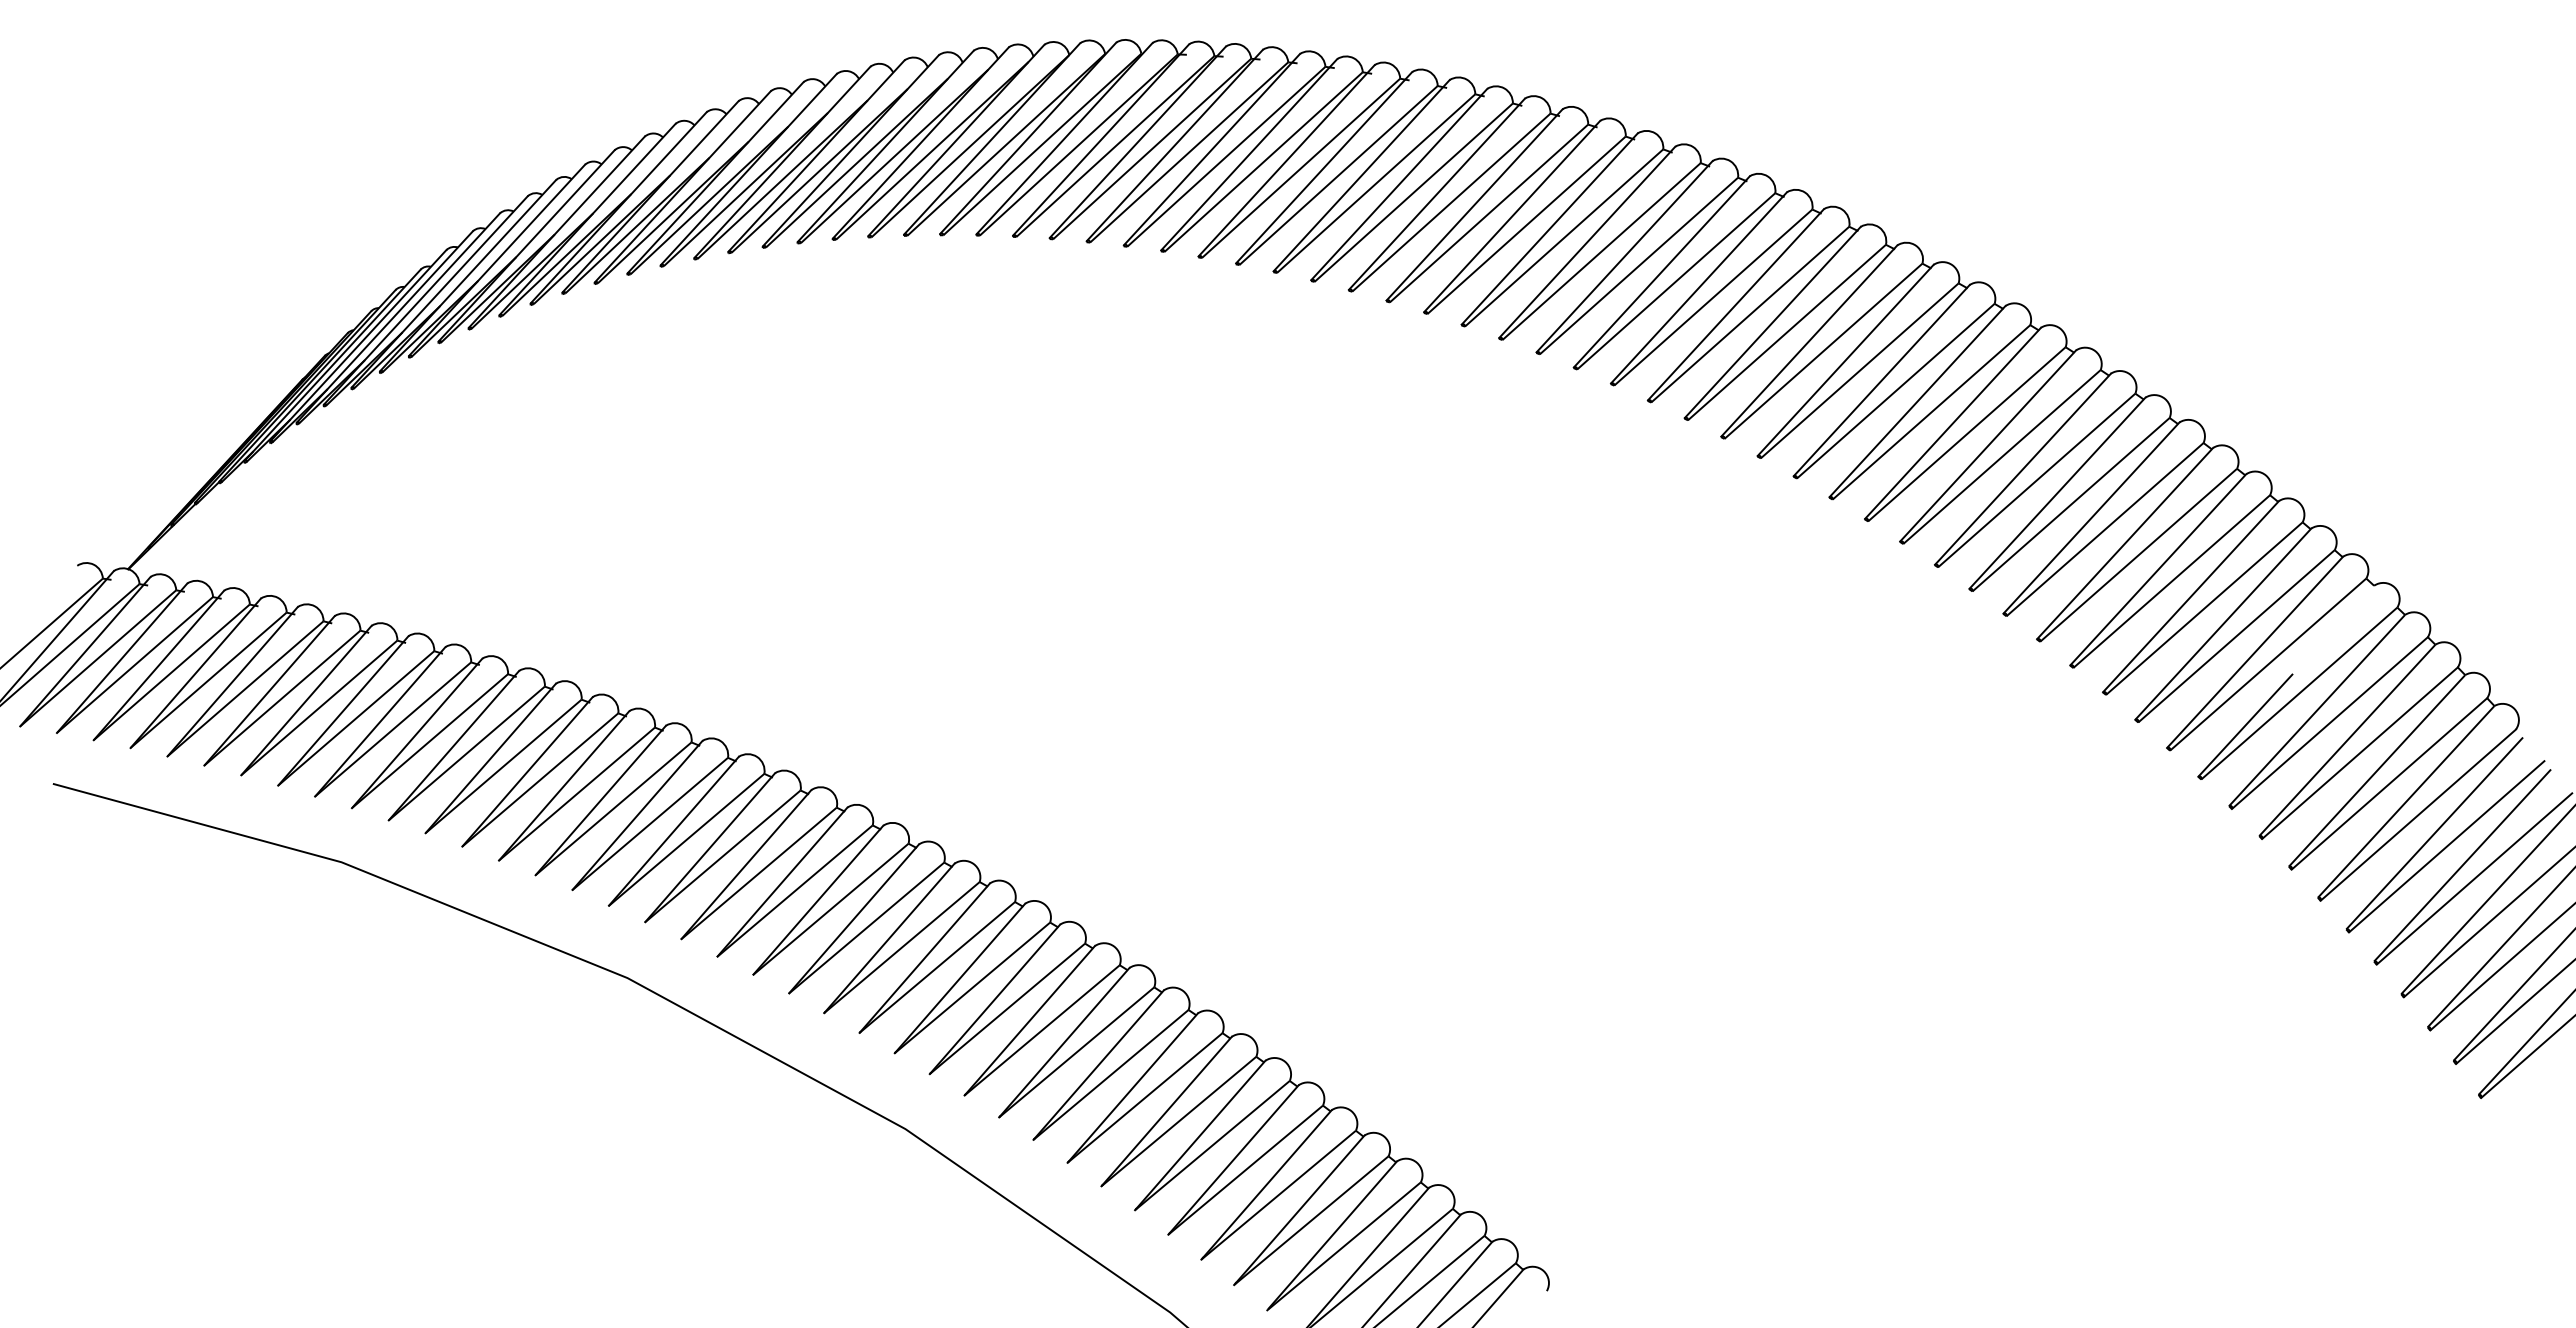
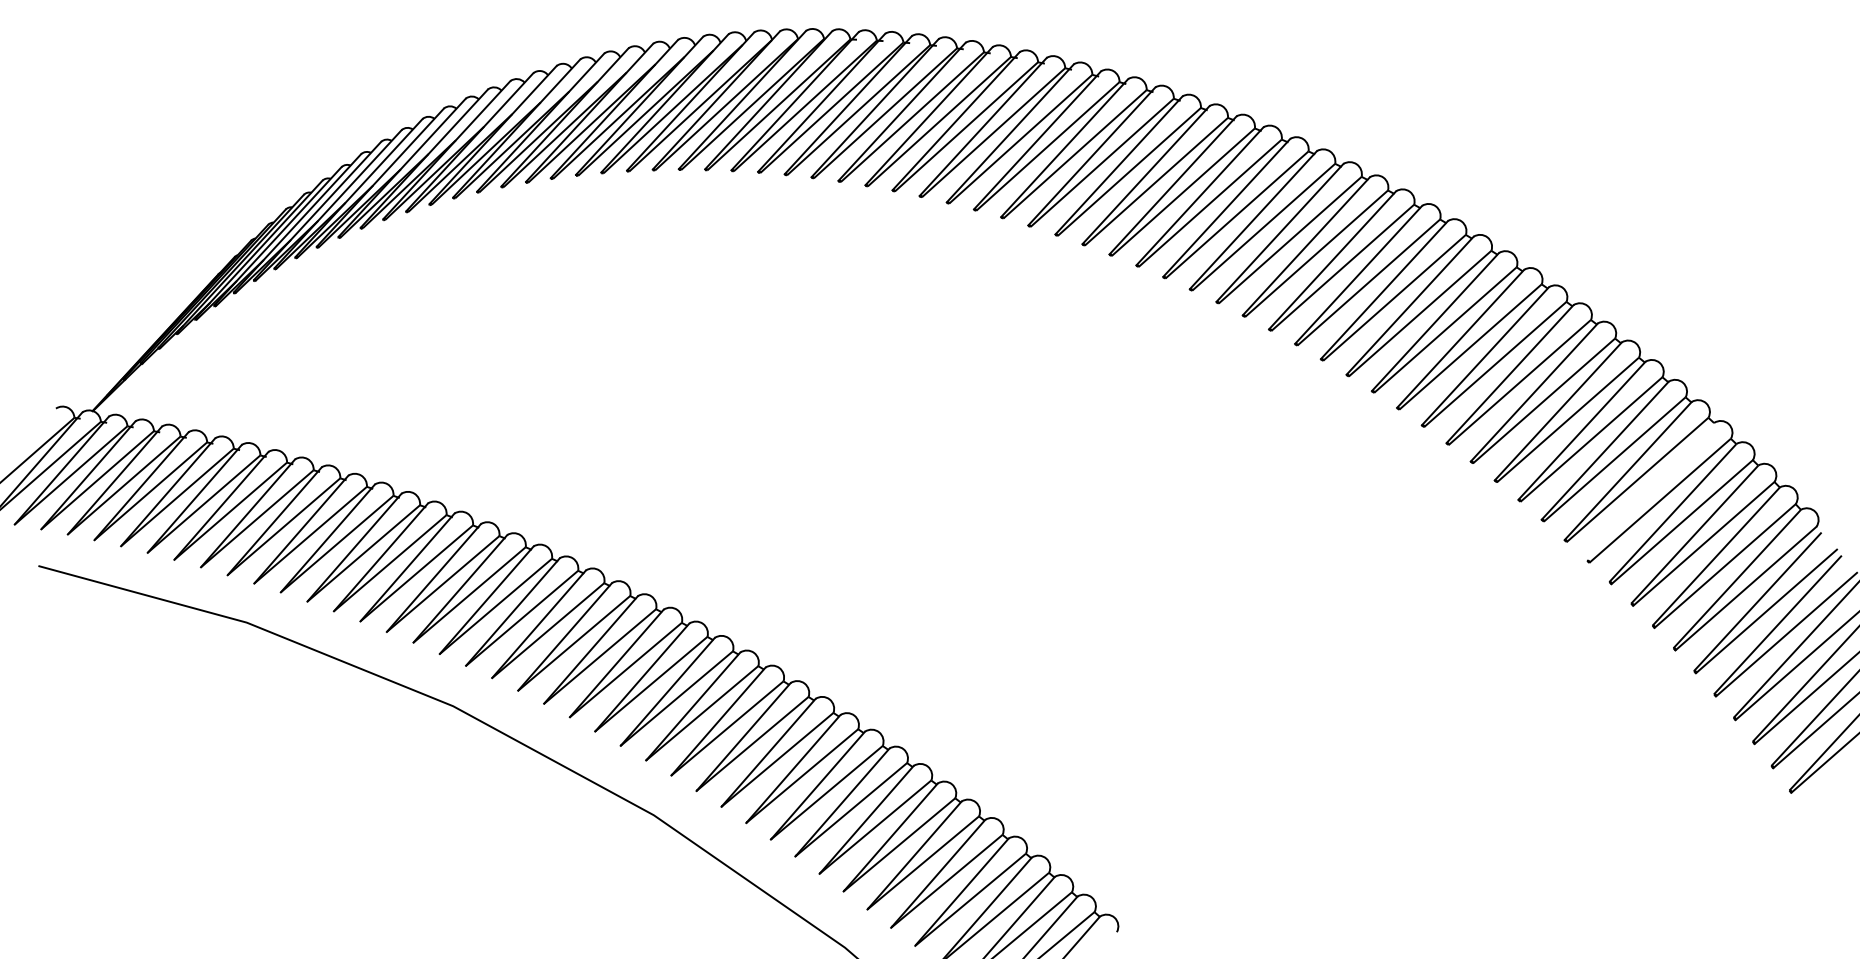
line: (2245, 725) -> (1621, 523), removed

